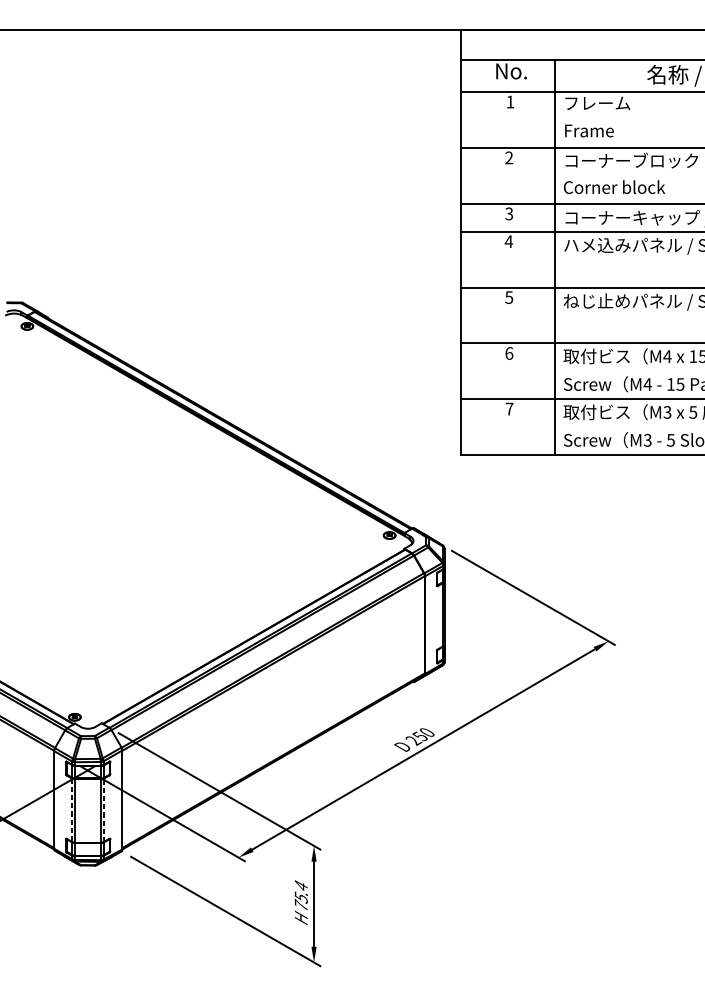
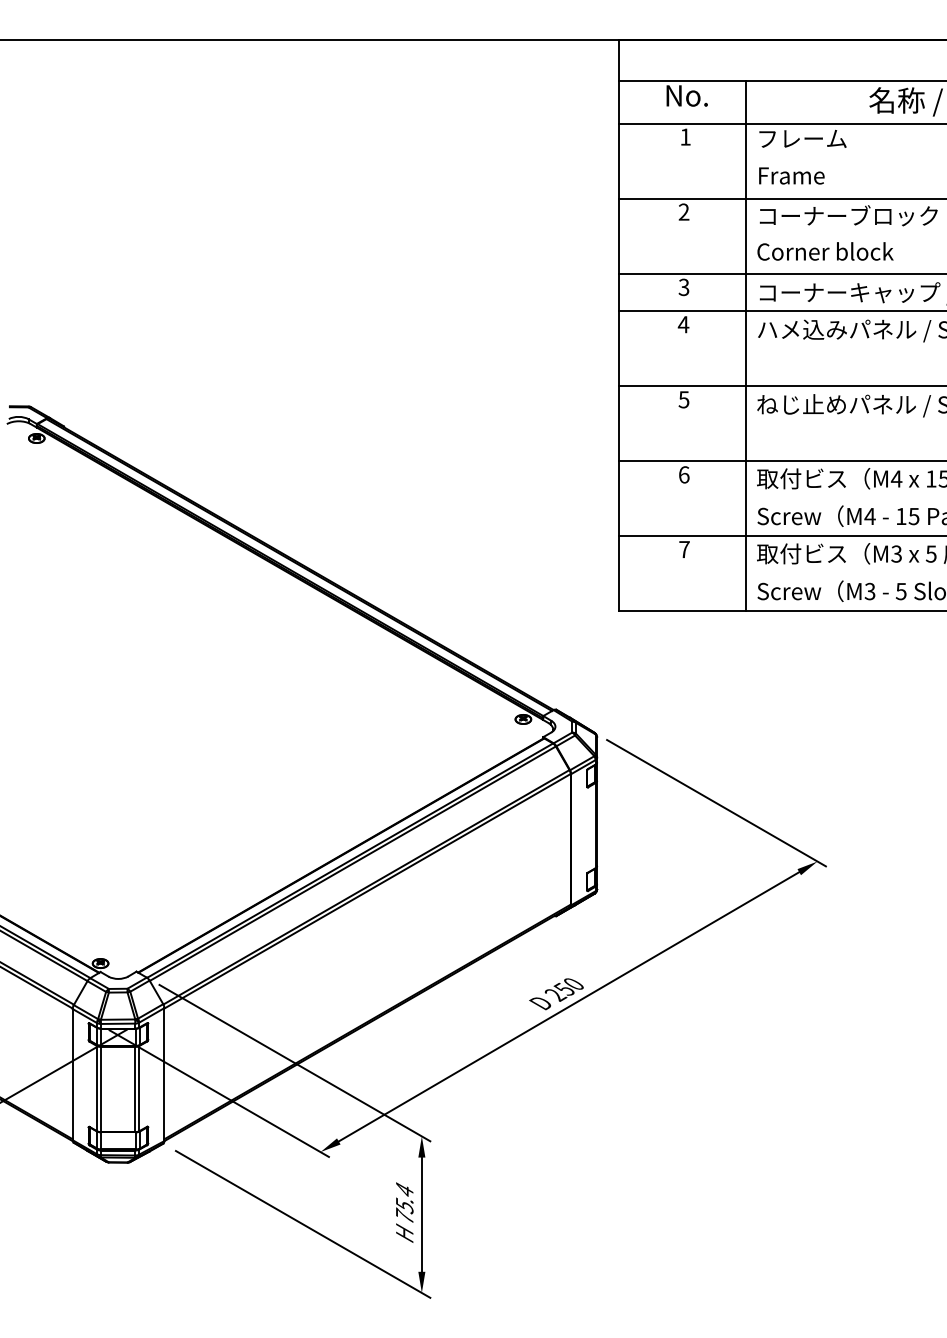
line: (71, 810) -> (96, 1088), dashed -> solid
line: (103, 810) -> (139, 1088), dashed -> solid

